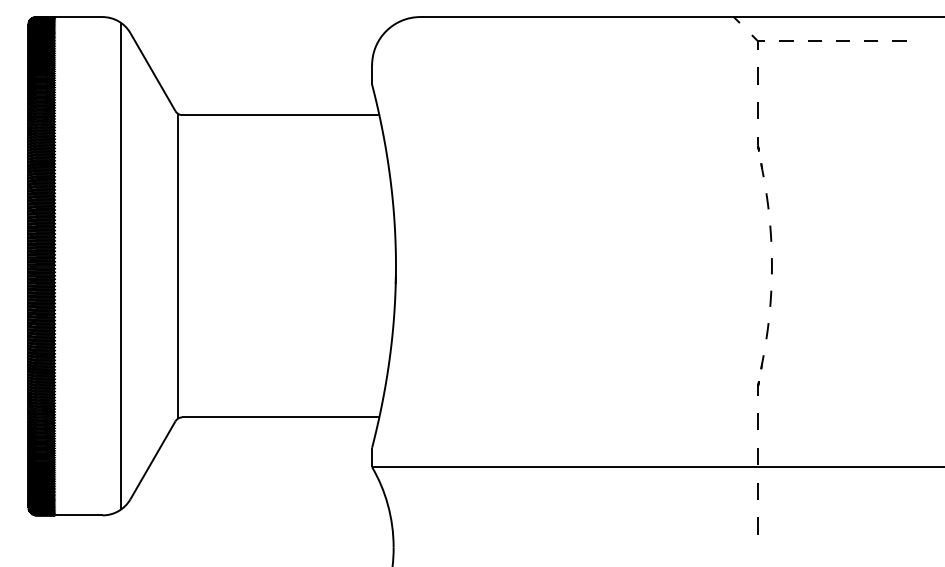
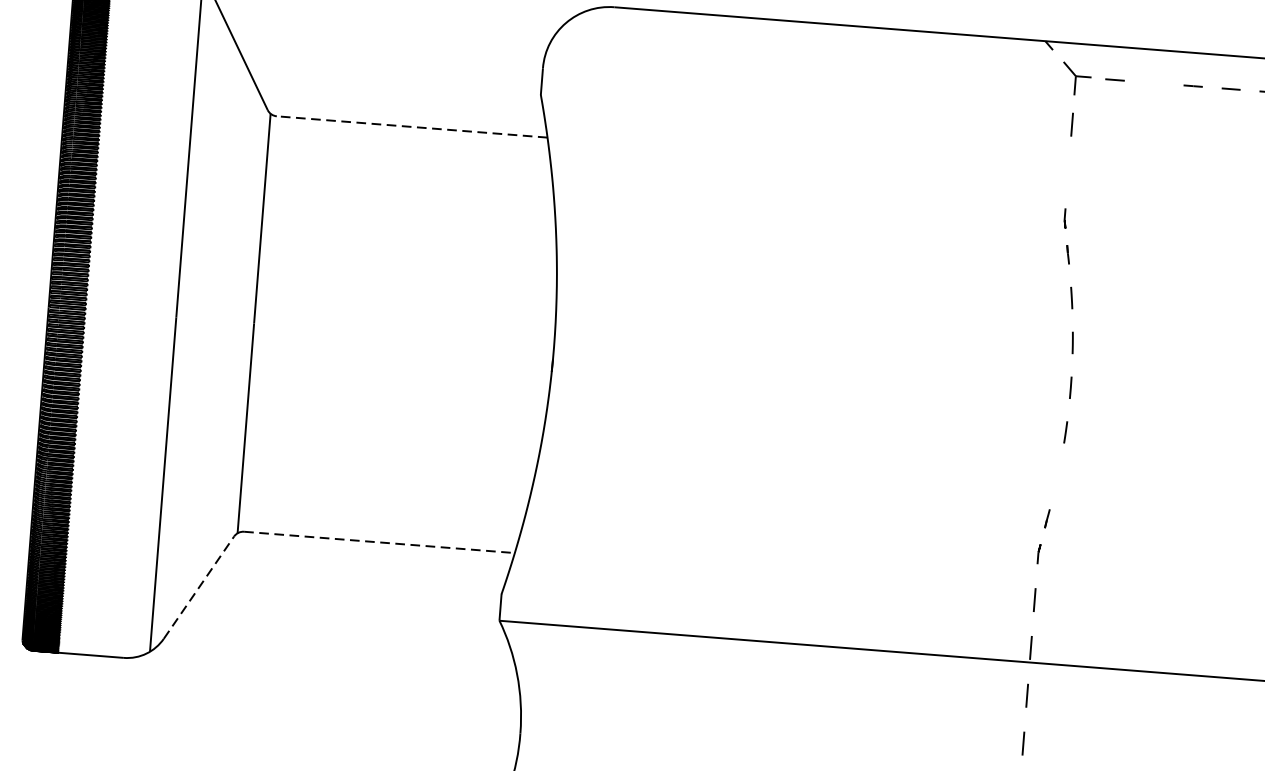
line: (814, 40) -> (1153, 82), removed
part: (757, 41) -> (1075, 77), size x1.6
line: (757, 110) -> (1067, 172), removed
line: (280, 115) -> (411, 127), solid -> dashed
line: (767, 331) -> (1057, 477), removed
line: (281, 417) -> (380, 542), solid -> dashed
line: (153, 459) -> (199, 586), solid -> dashed

